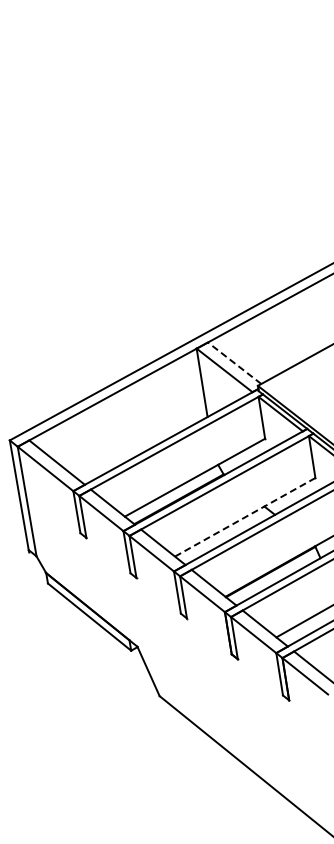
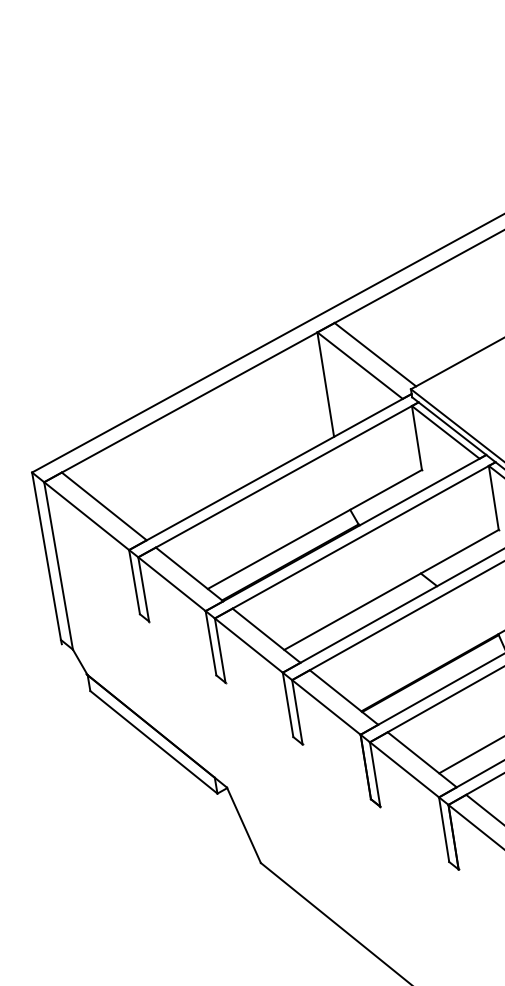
line: (234, 363) -> (375, 355), dashed -> solid
line: (245, 517) -> (391, 590), dashed -> solid

